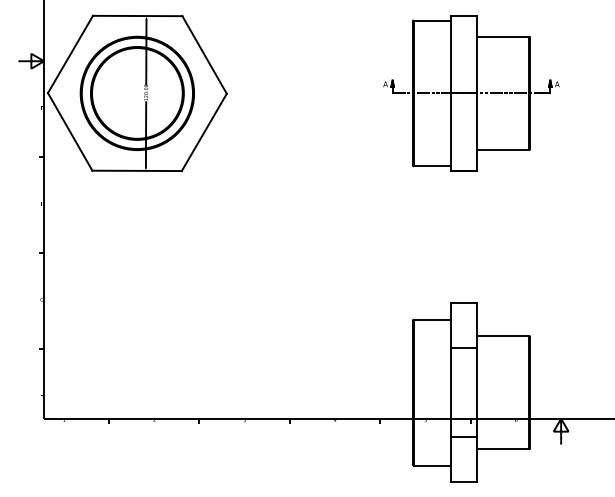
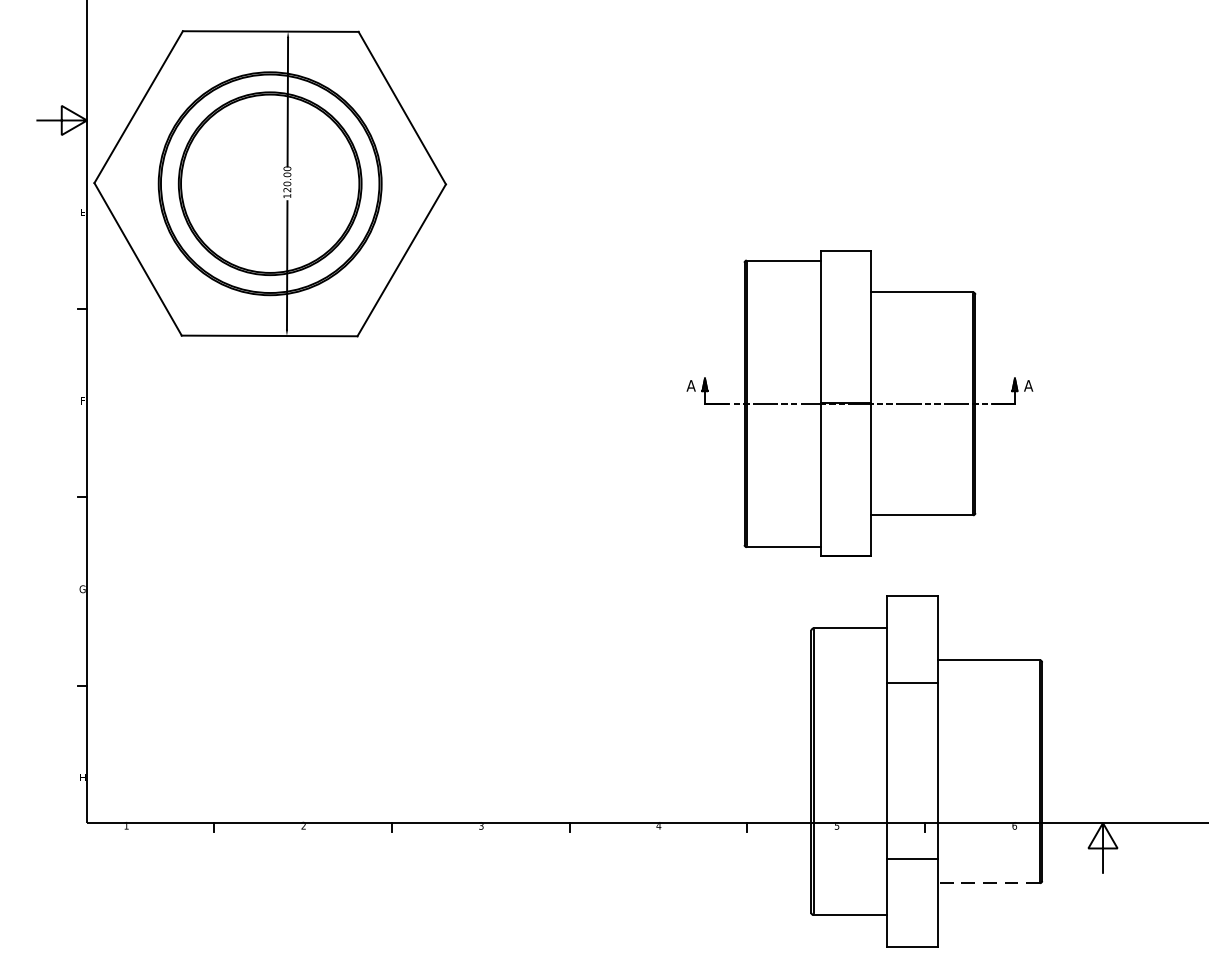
part: (471, 93) -> (860, 403), moved
line: (503, 449) -> (989, 883), solid -> dashed

